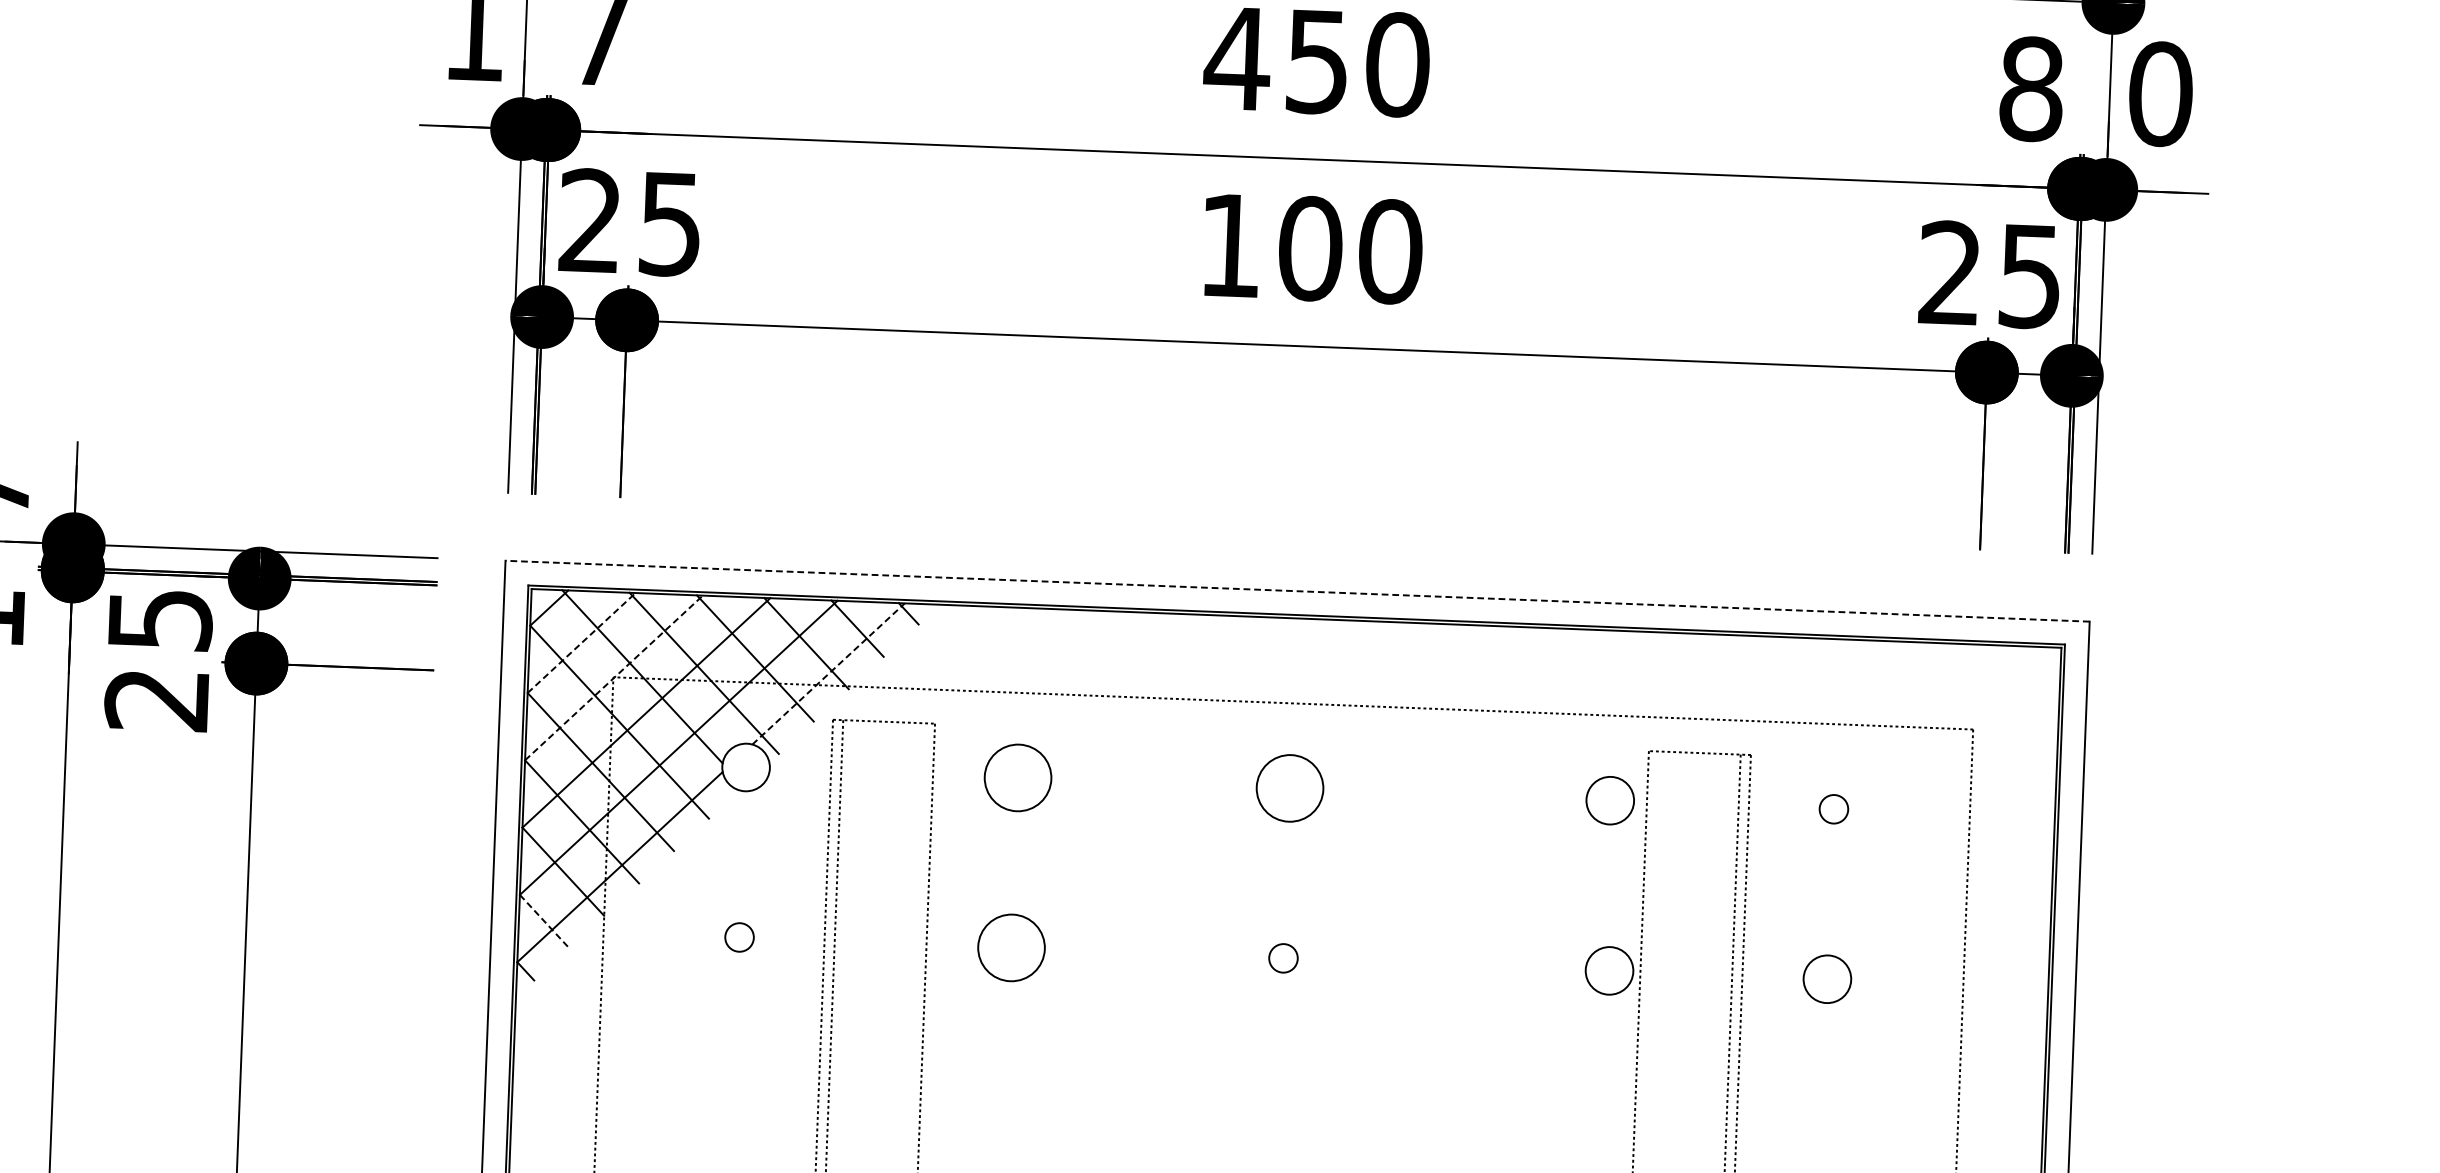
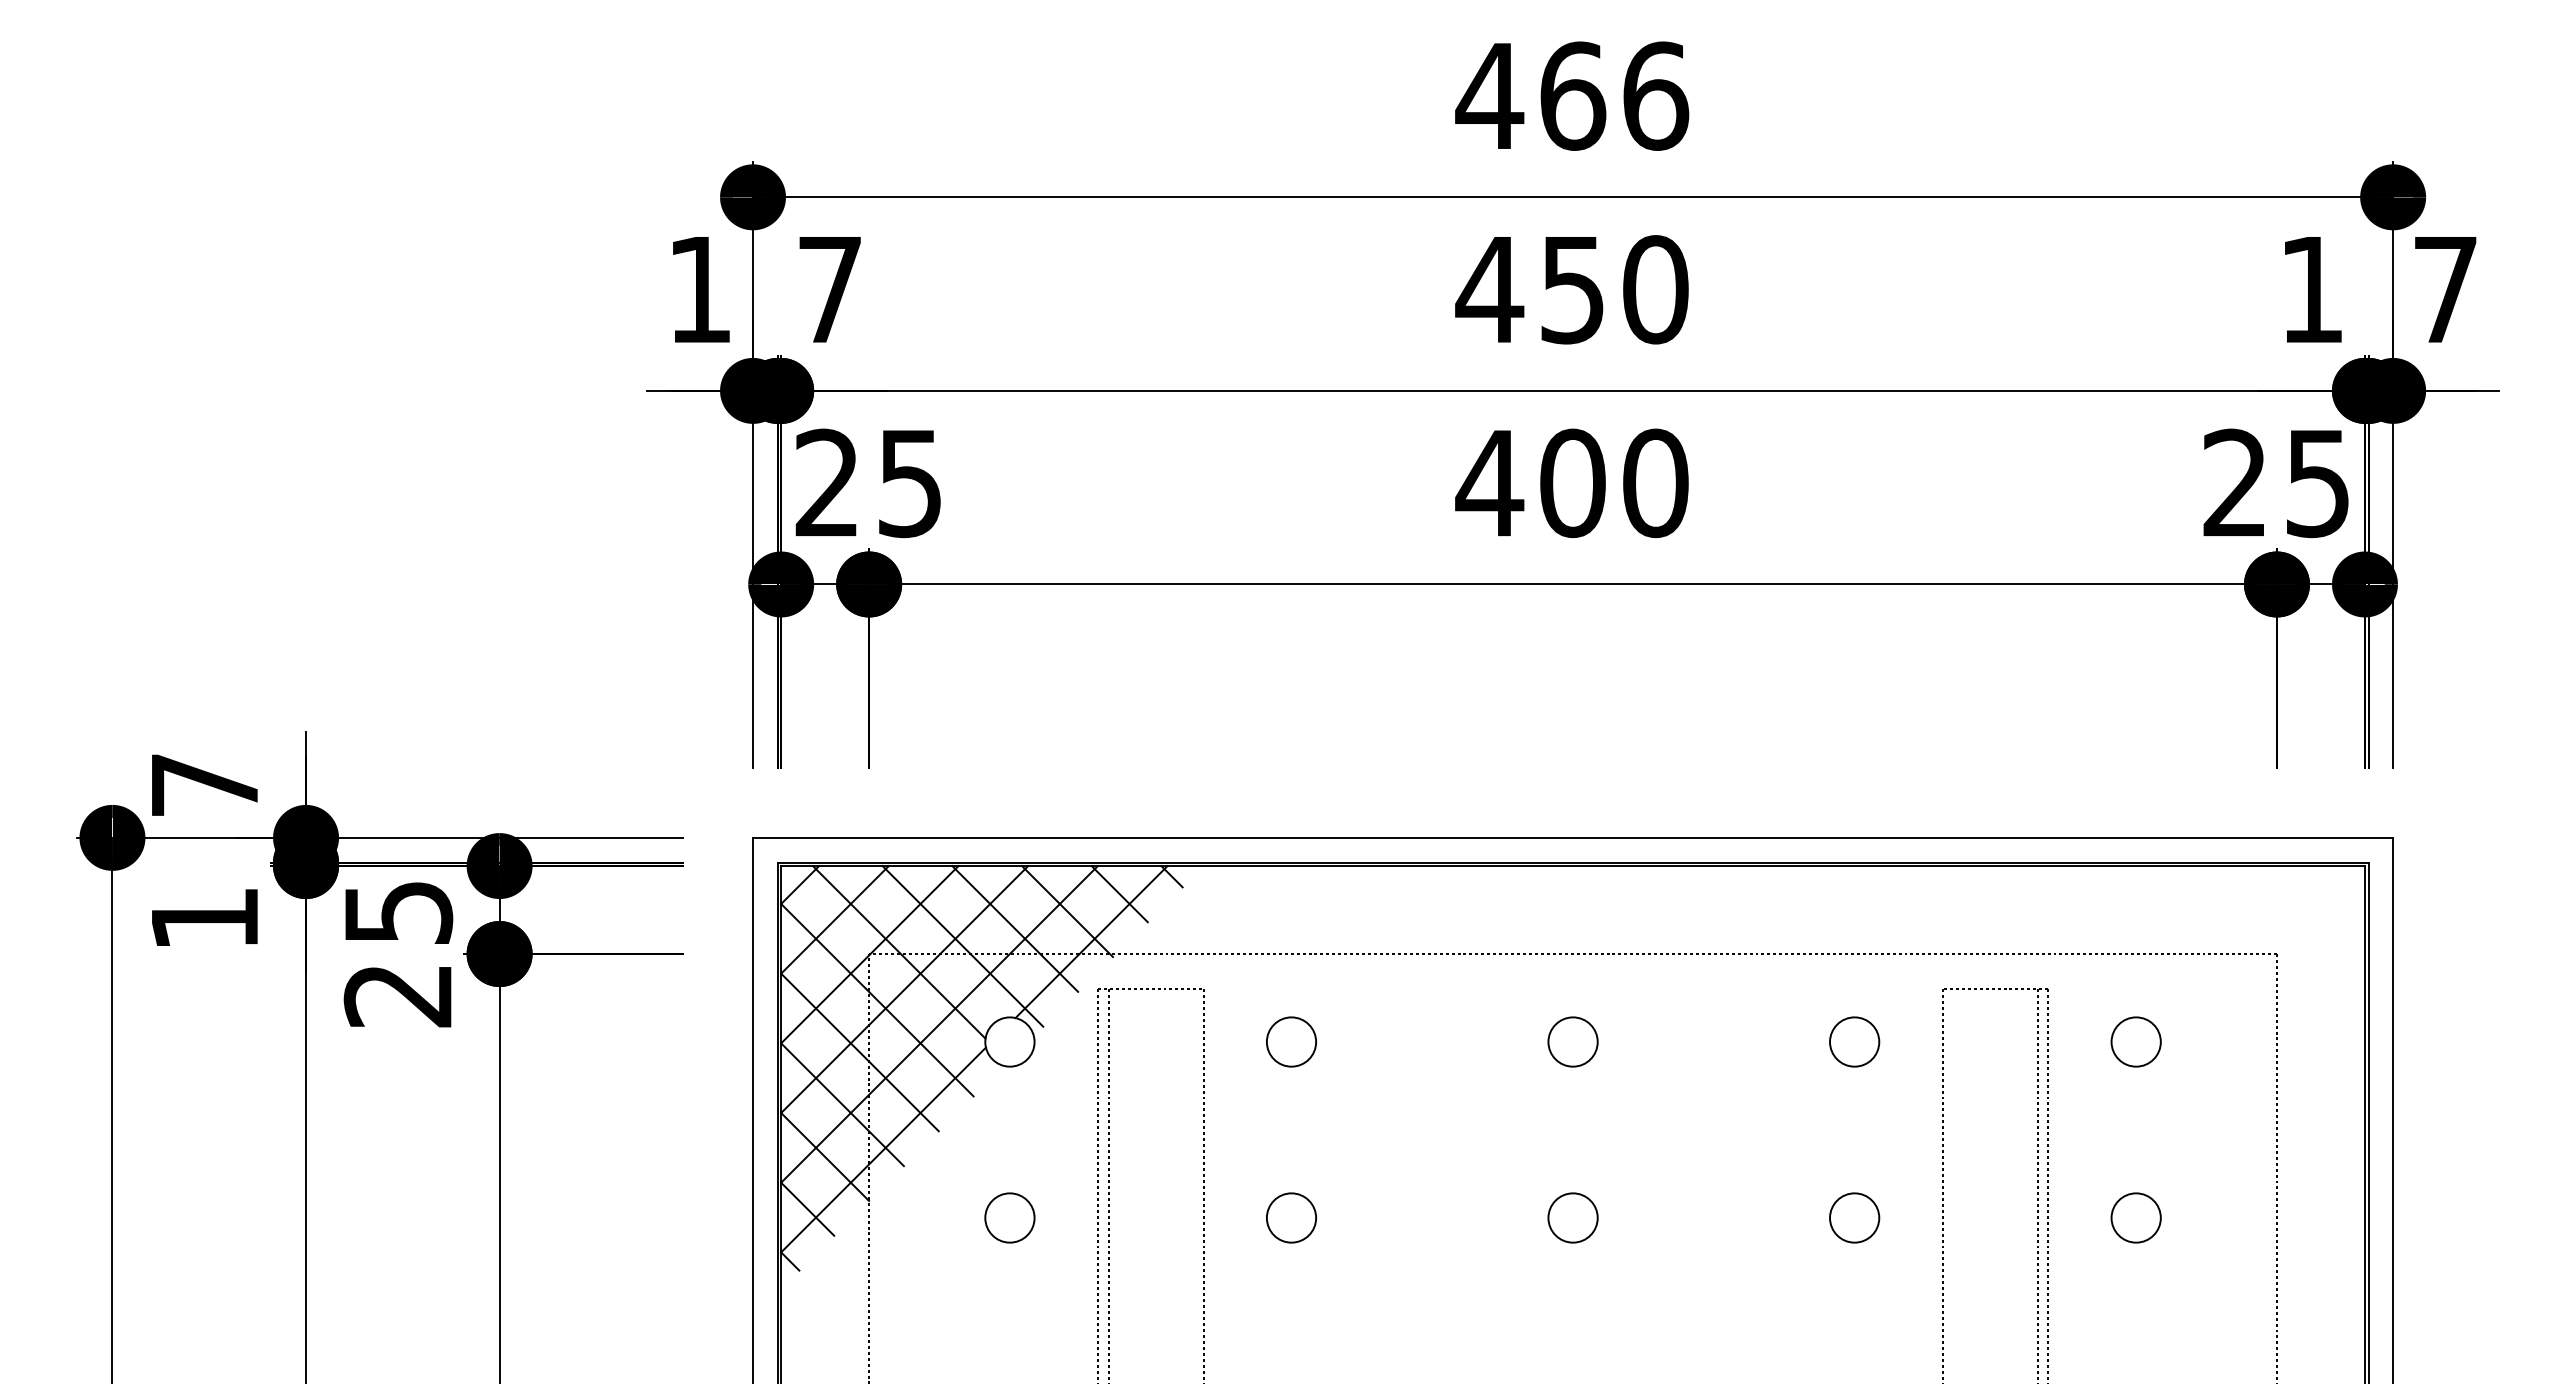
text: (2031, 88) -> (2311, 289), 8 -> 1
text: (2160, 93) -> (2445, 289), 0 -> 7
text: (1230, 245) -> (1489, 483), 100 -> 400
line: (1297, 590) -> (1572, 837), dashed -> solid
line: (582, 642) -> (835, 919), dashed -> solid
line: (828, 673) -> (1091, 941), dashed -> solid
line: (614, 677) -> (870, 954), dashed -> solid
circle: (1018, 777) -> (1291, 1041), size x0.71
circle: (1289, 787) -> (1572, 1041), size x0.71
circle: (1610, 800) -> (1854, 1041), moved
circle: (1833, 808) -> (2135, 1041), size x1.67
line: (544, 921) -> (807, 1209), dashed -> solid
circle: (739, 936) -> (1009, 1217), size x1.67
circle: (1011, 947) -> (1291, 1217), size x0.71
circle: (1282, 957) -> (1572, 1217), size x1.67
circle: (1609, 970) -> (1854, 1217), moved

